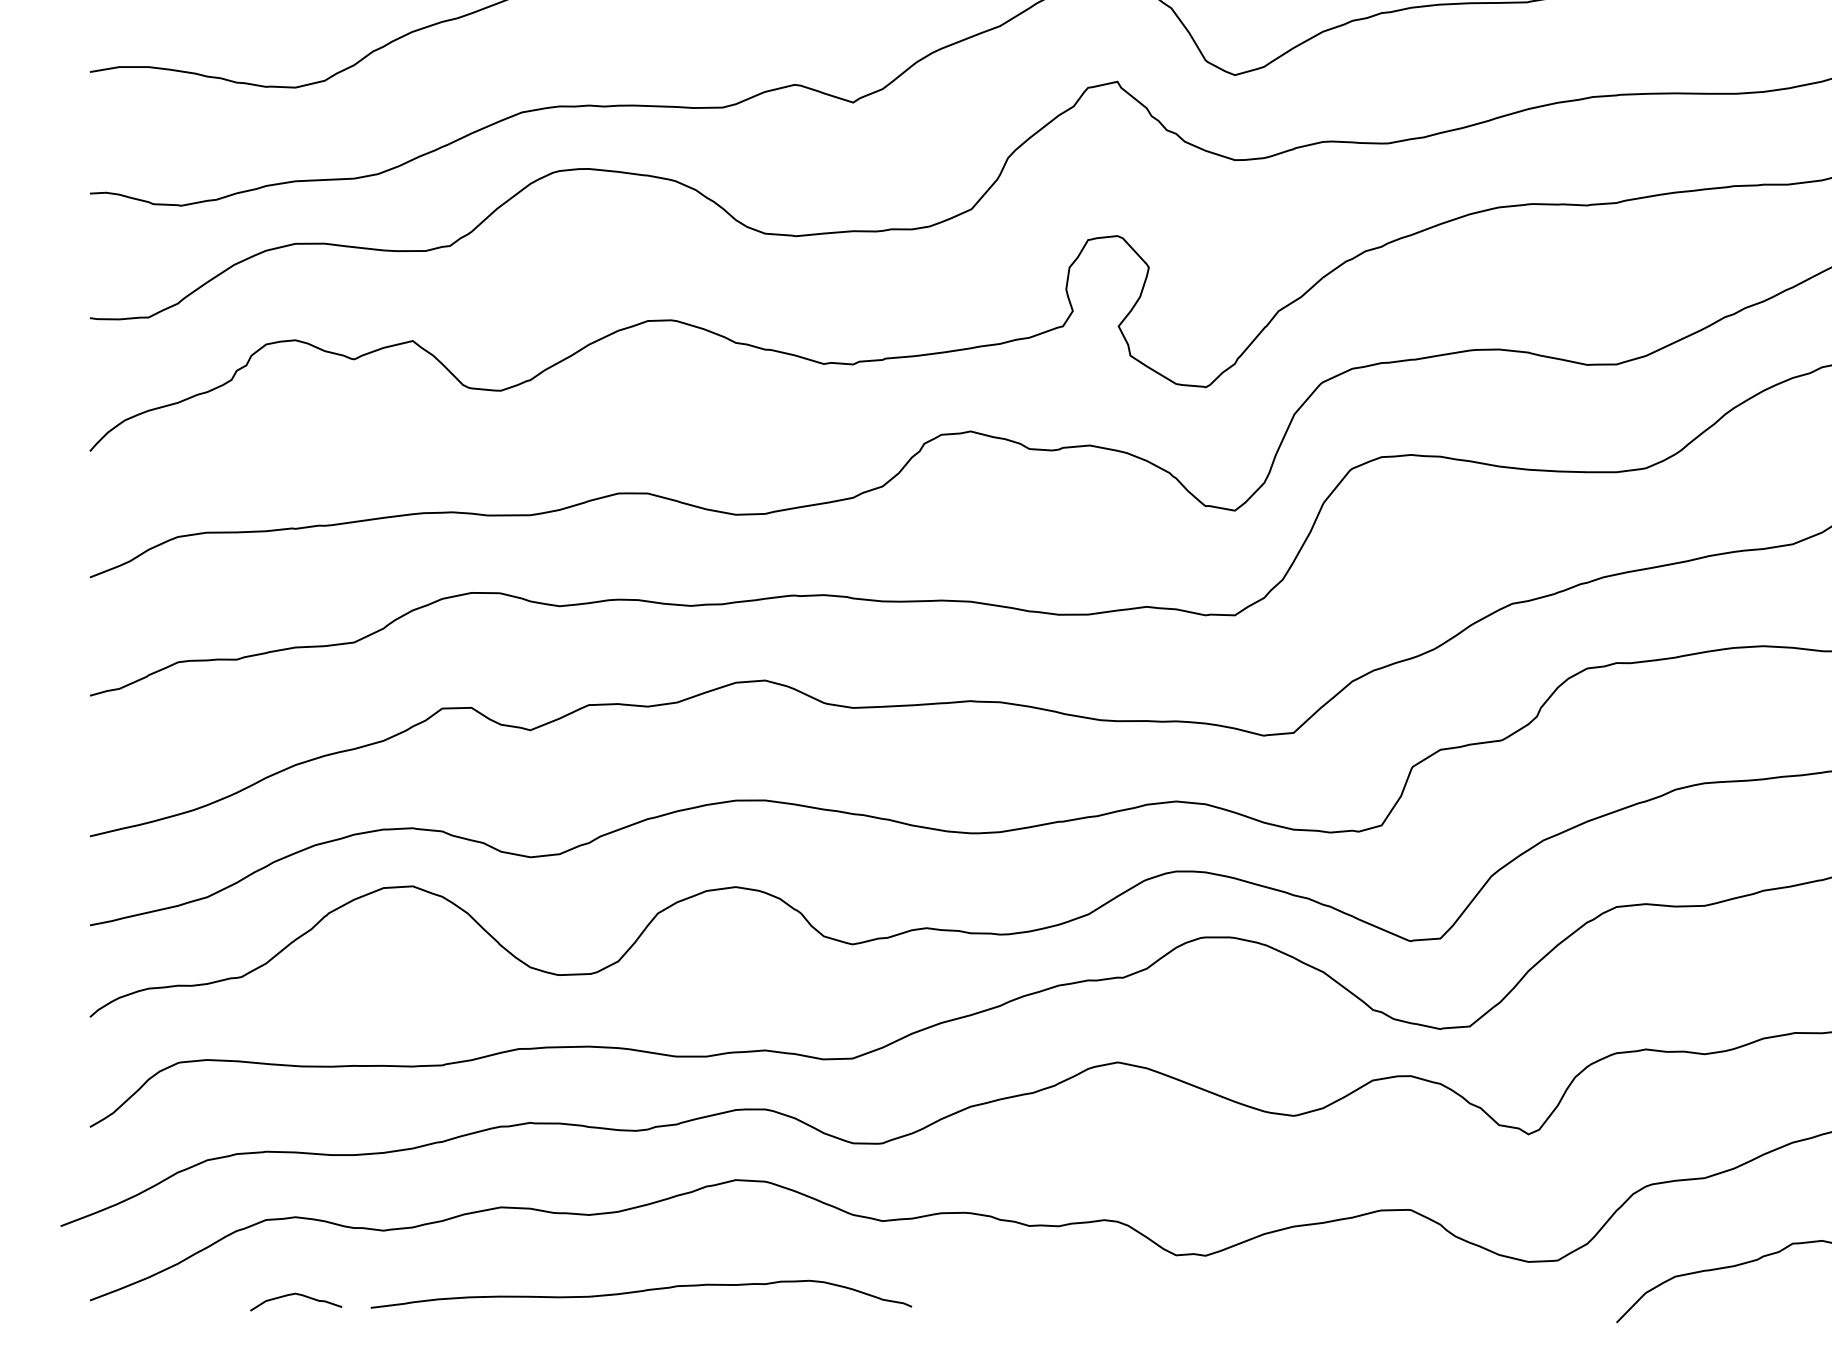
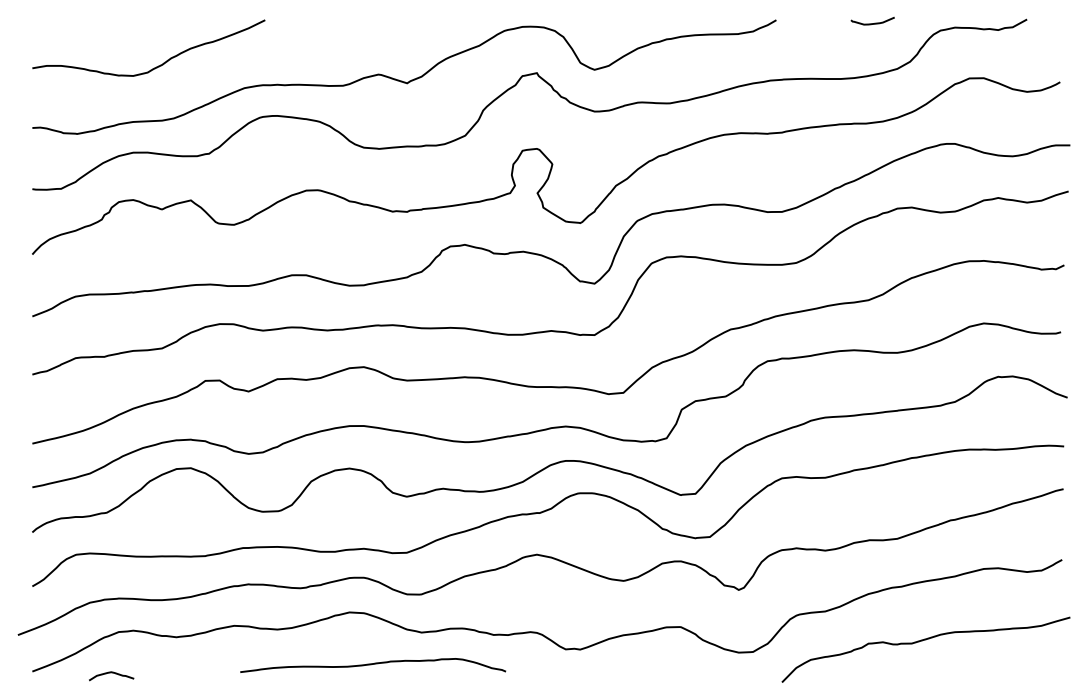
curve: (642, 1292) -> (373, 664), moved
curve: (295, 1296) -> (111, 673), moved

